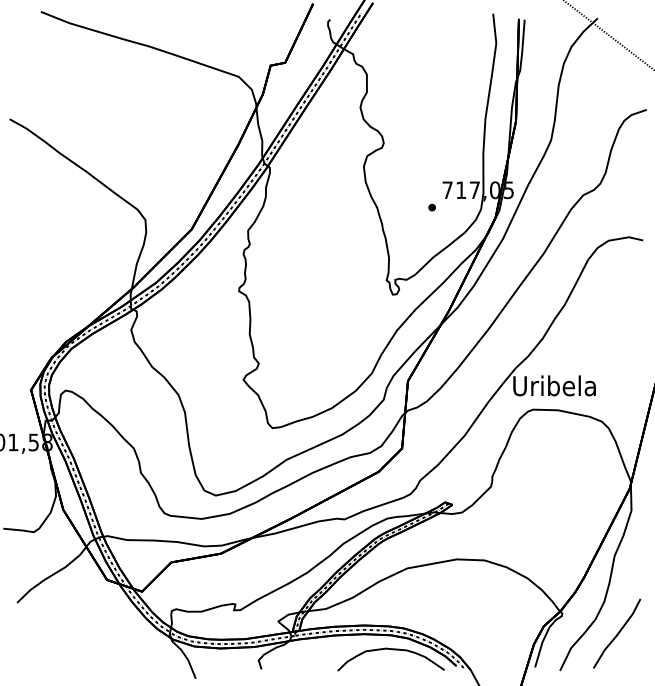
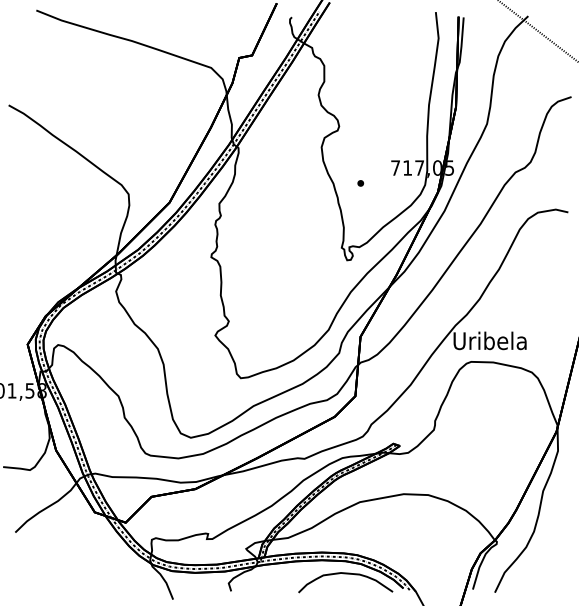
part: (431, 207) -> (360, 183), moved
line: (617, 633) -> (545, 559), removed

